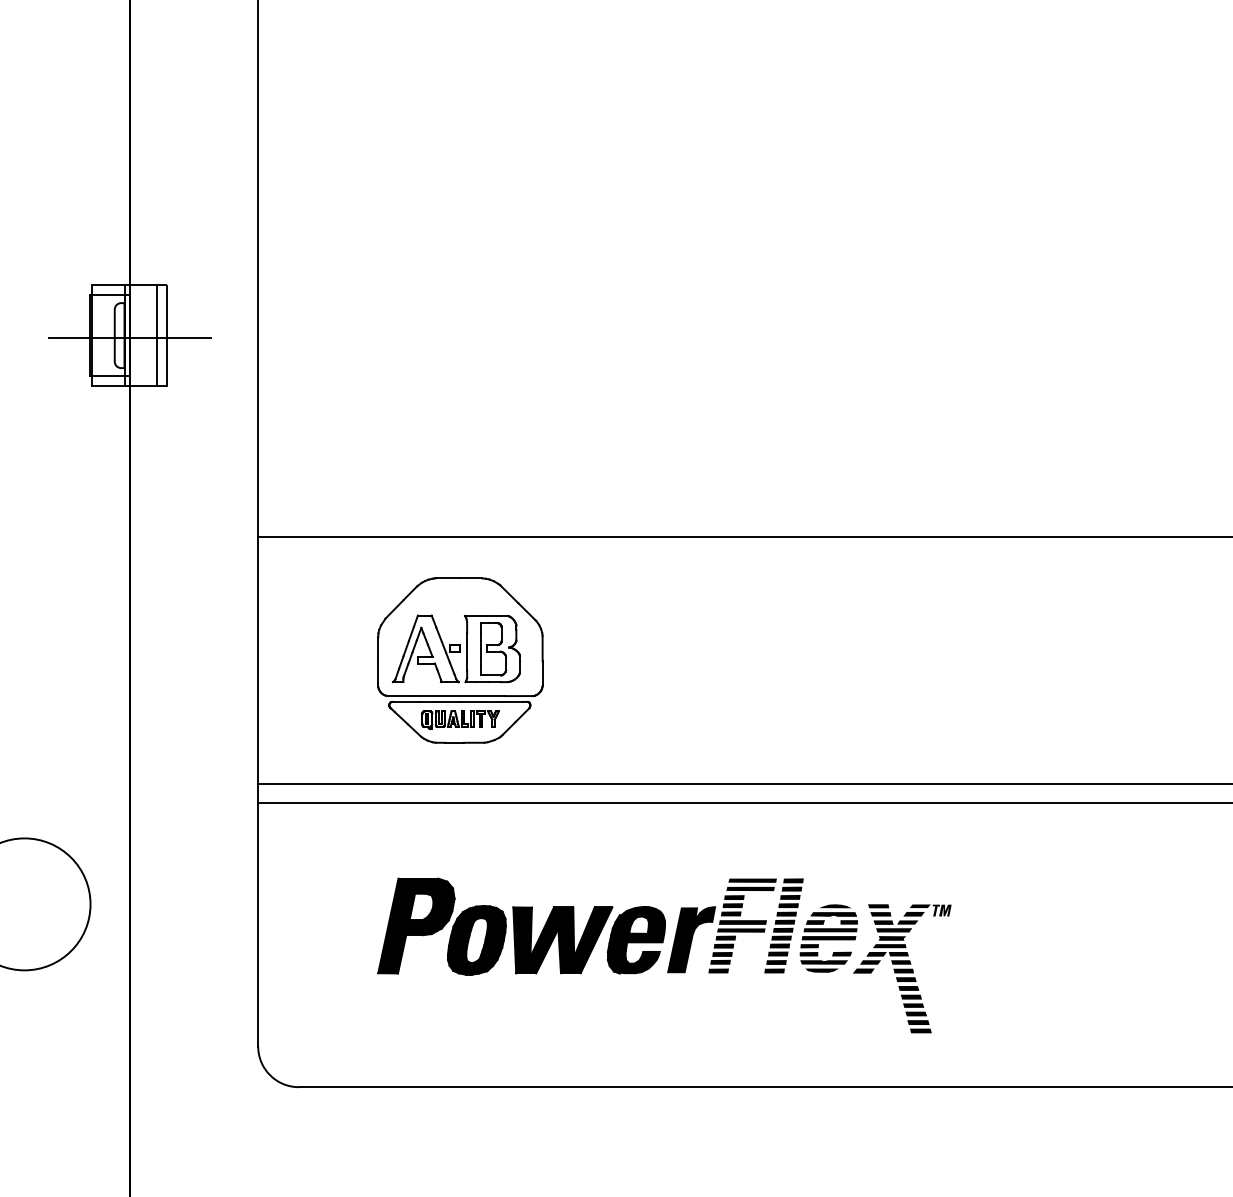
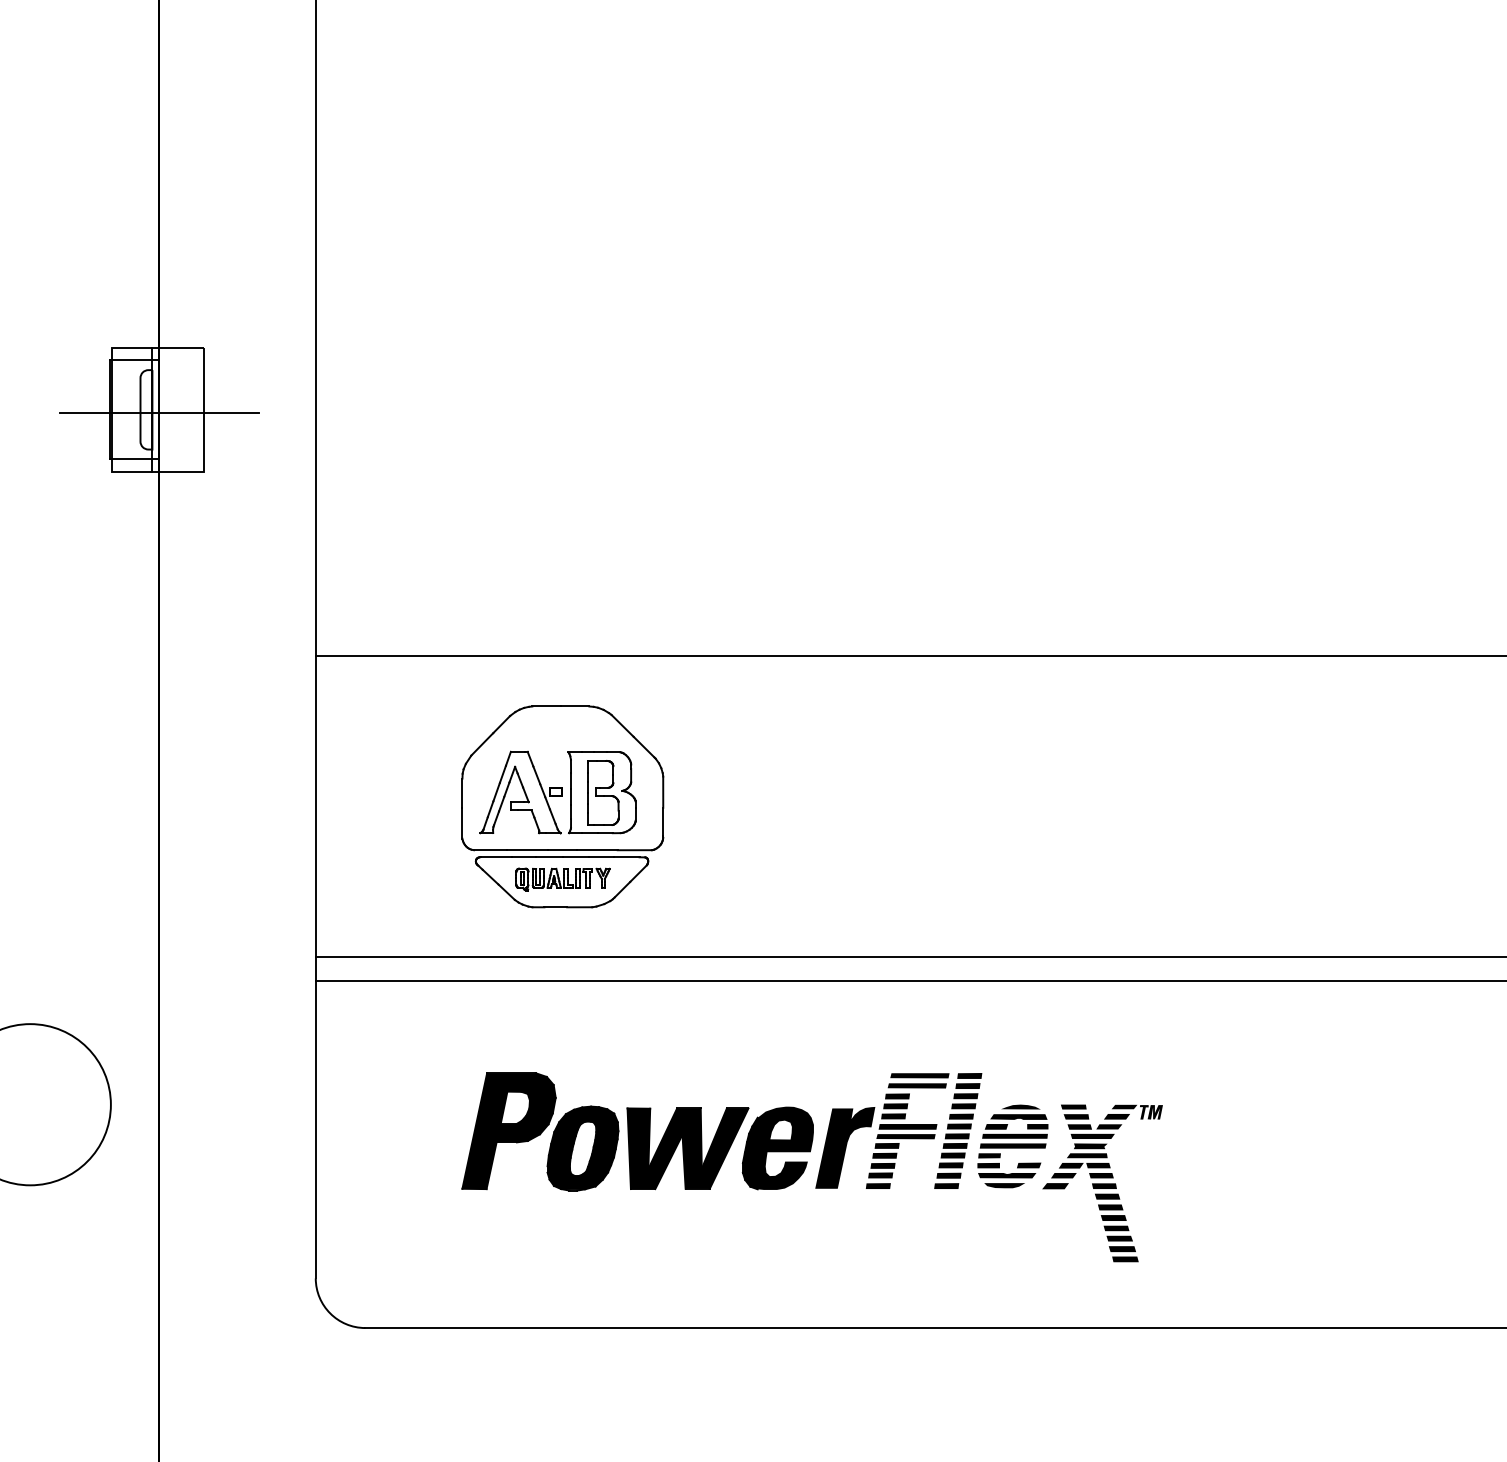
line: (157, 335) -> (192, 409), removed

